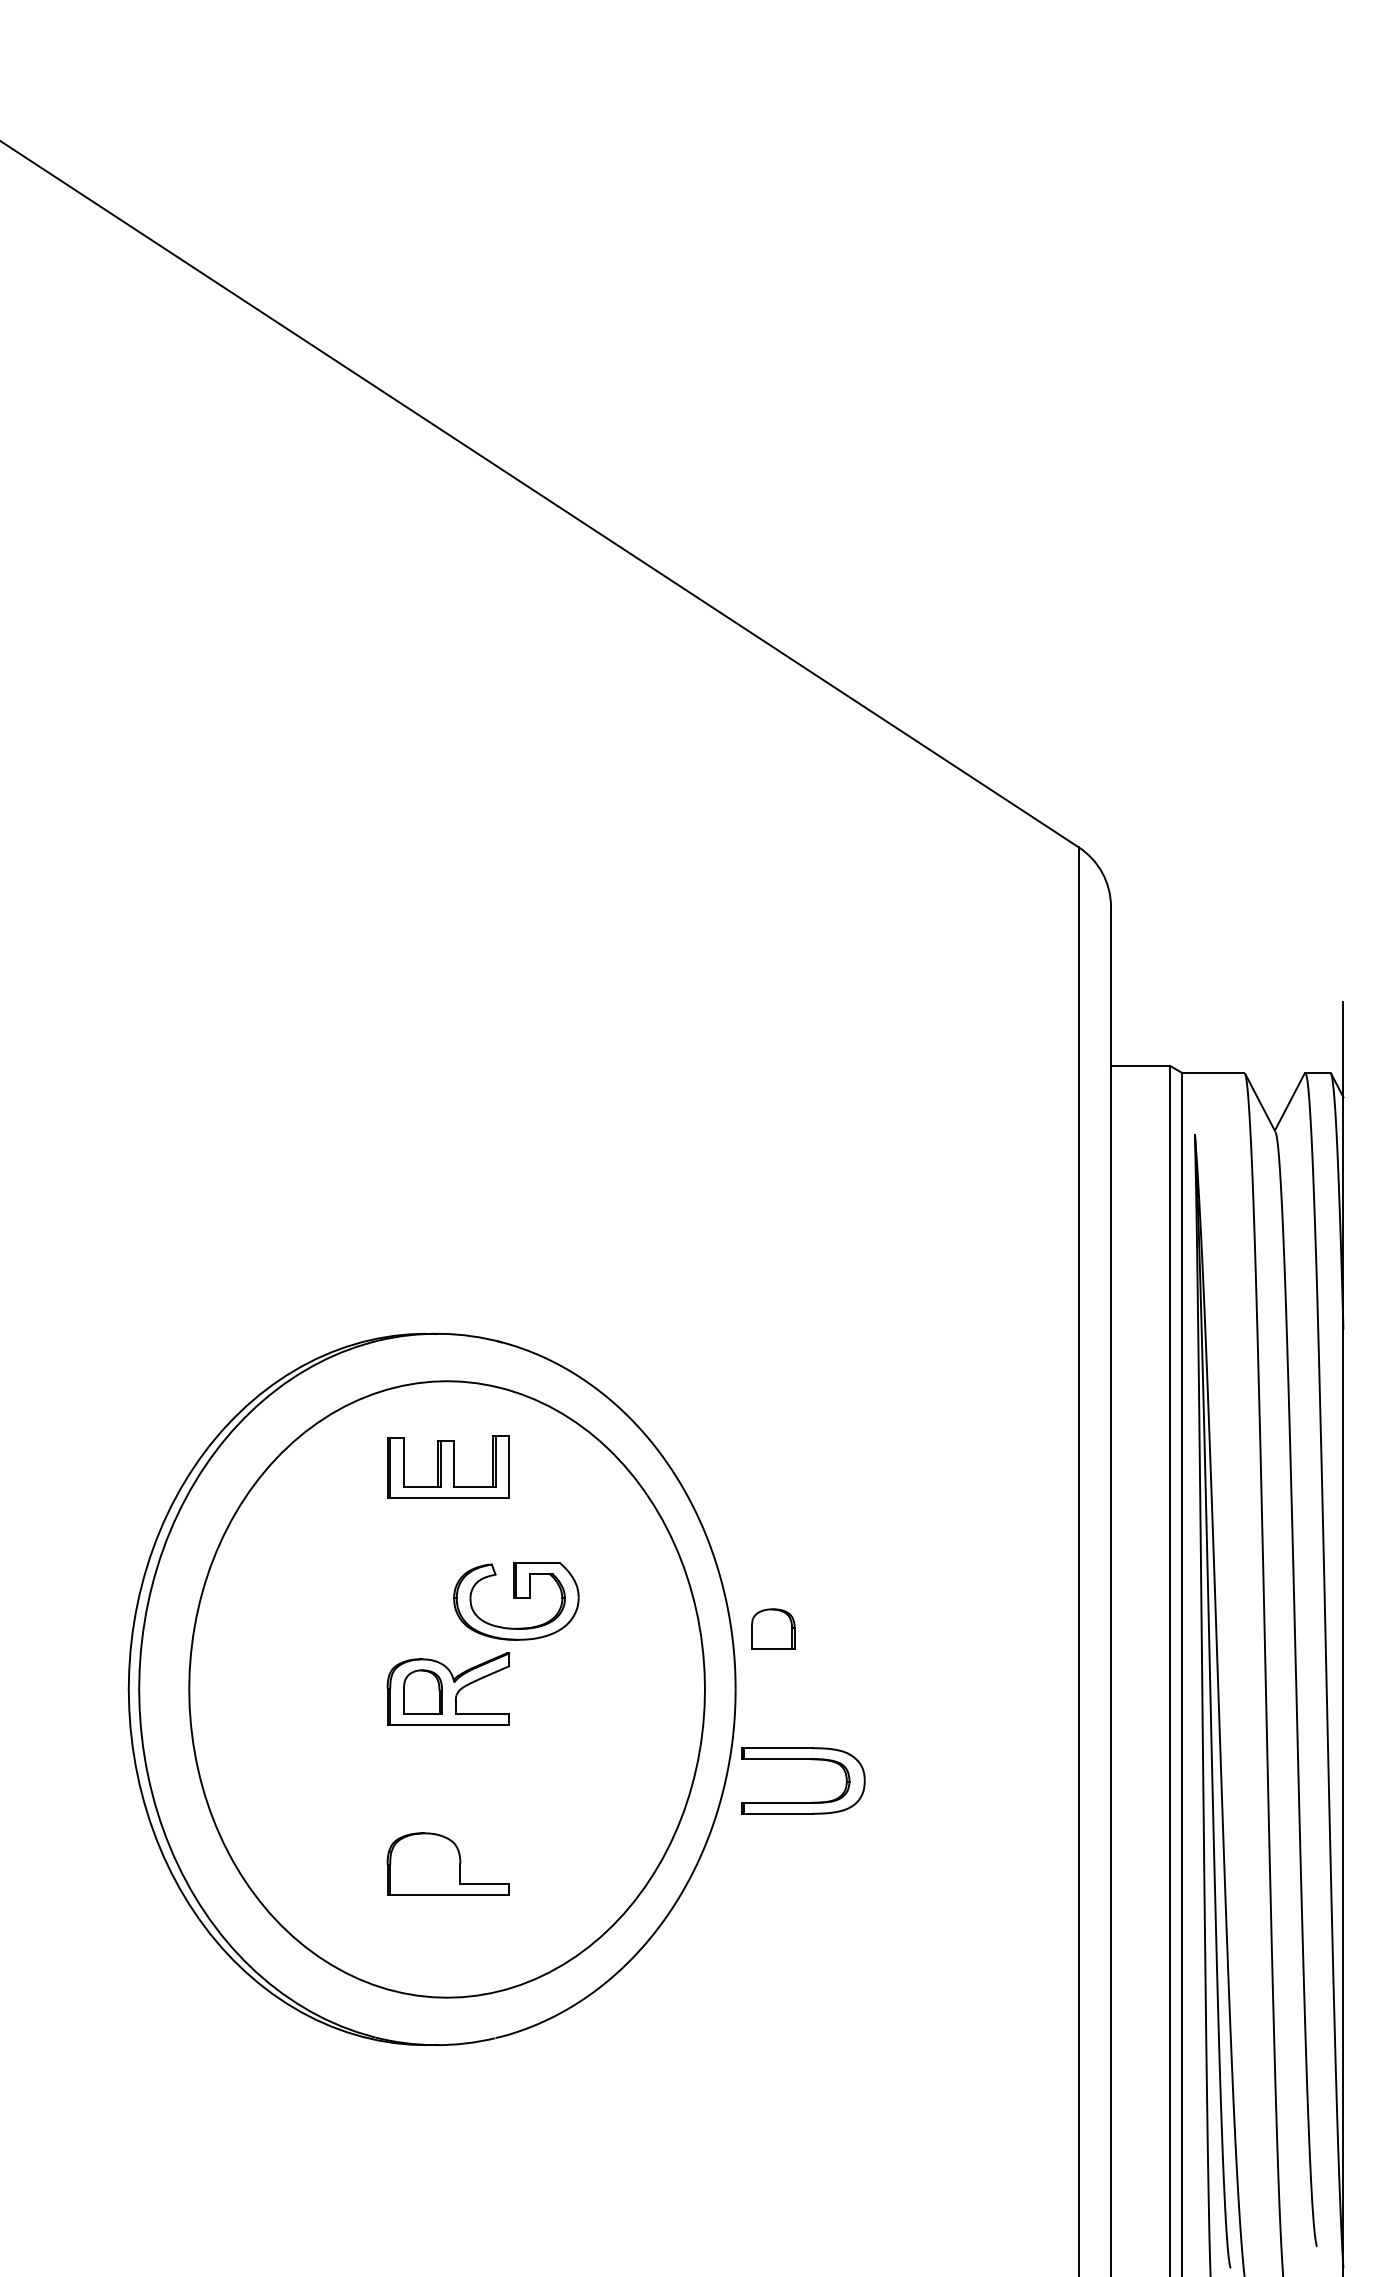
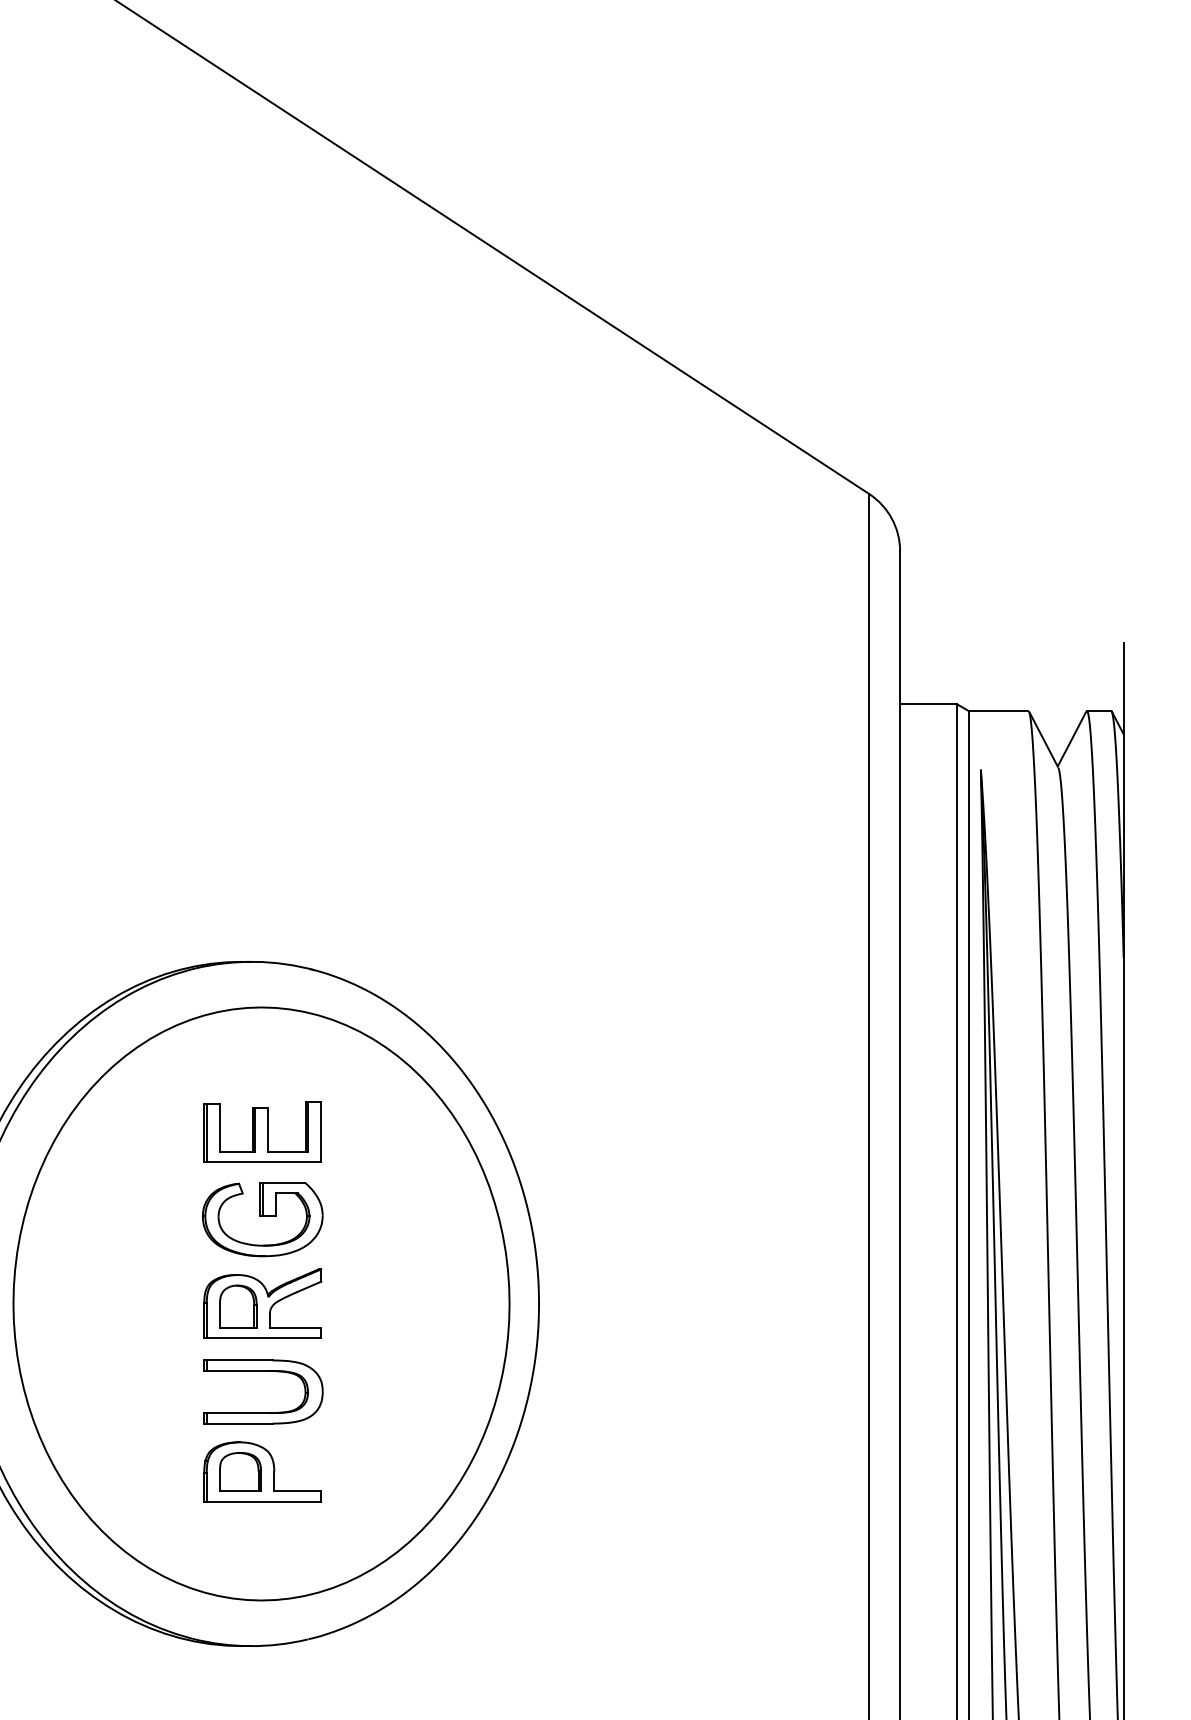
part: (448, 1466) -> (262, 1131), moved
part: (516, 1601) -> (262, 1219), moved
part: (773, 1628) -> (240, 1471), moved
part: (803, 1759) -> (263, 1371), moved

